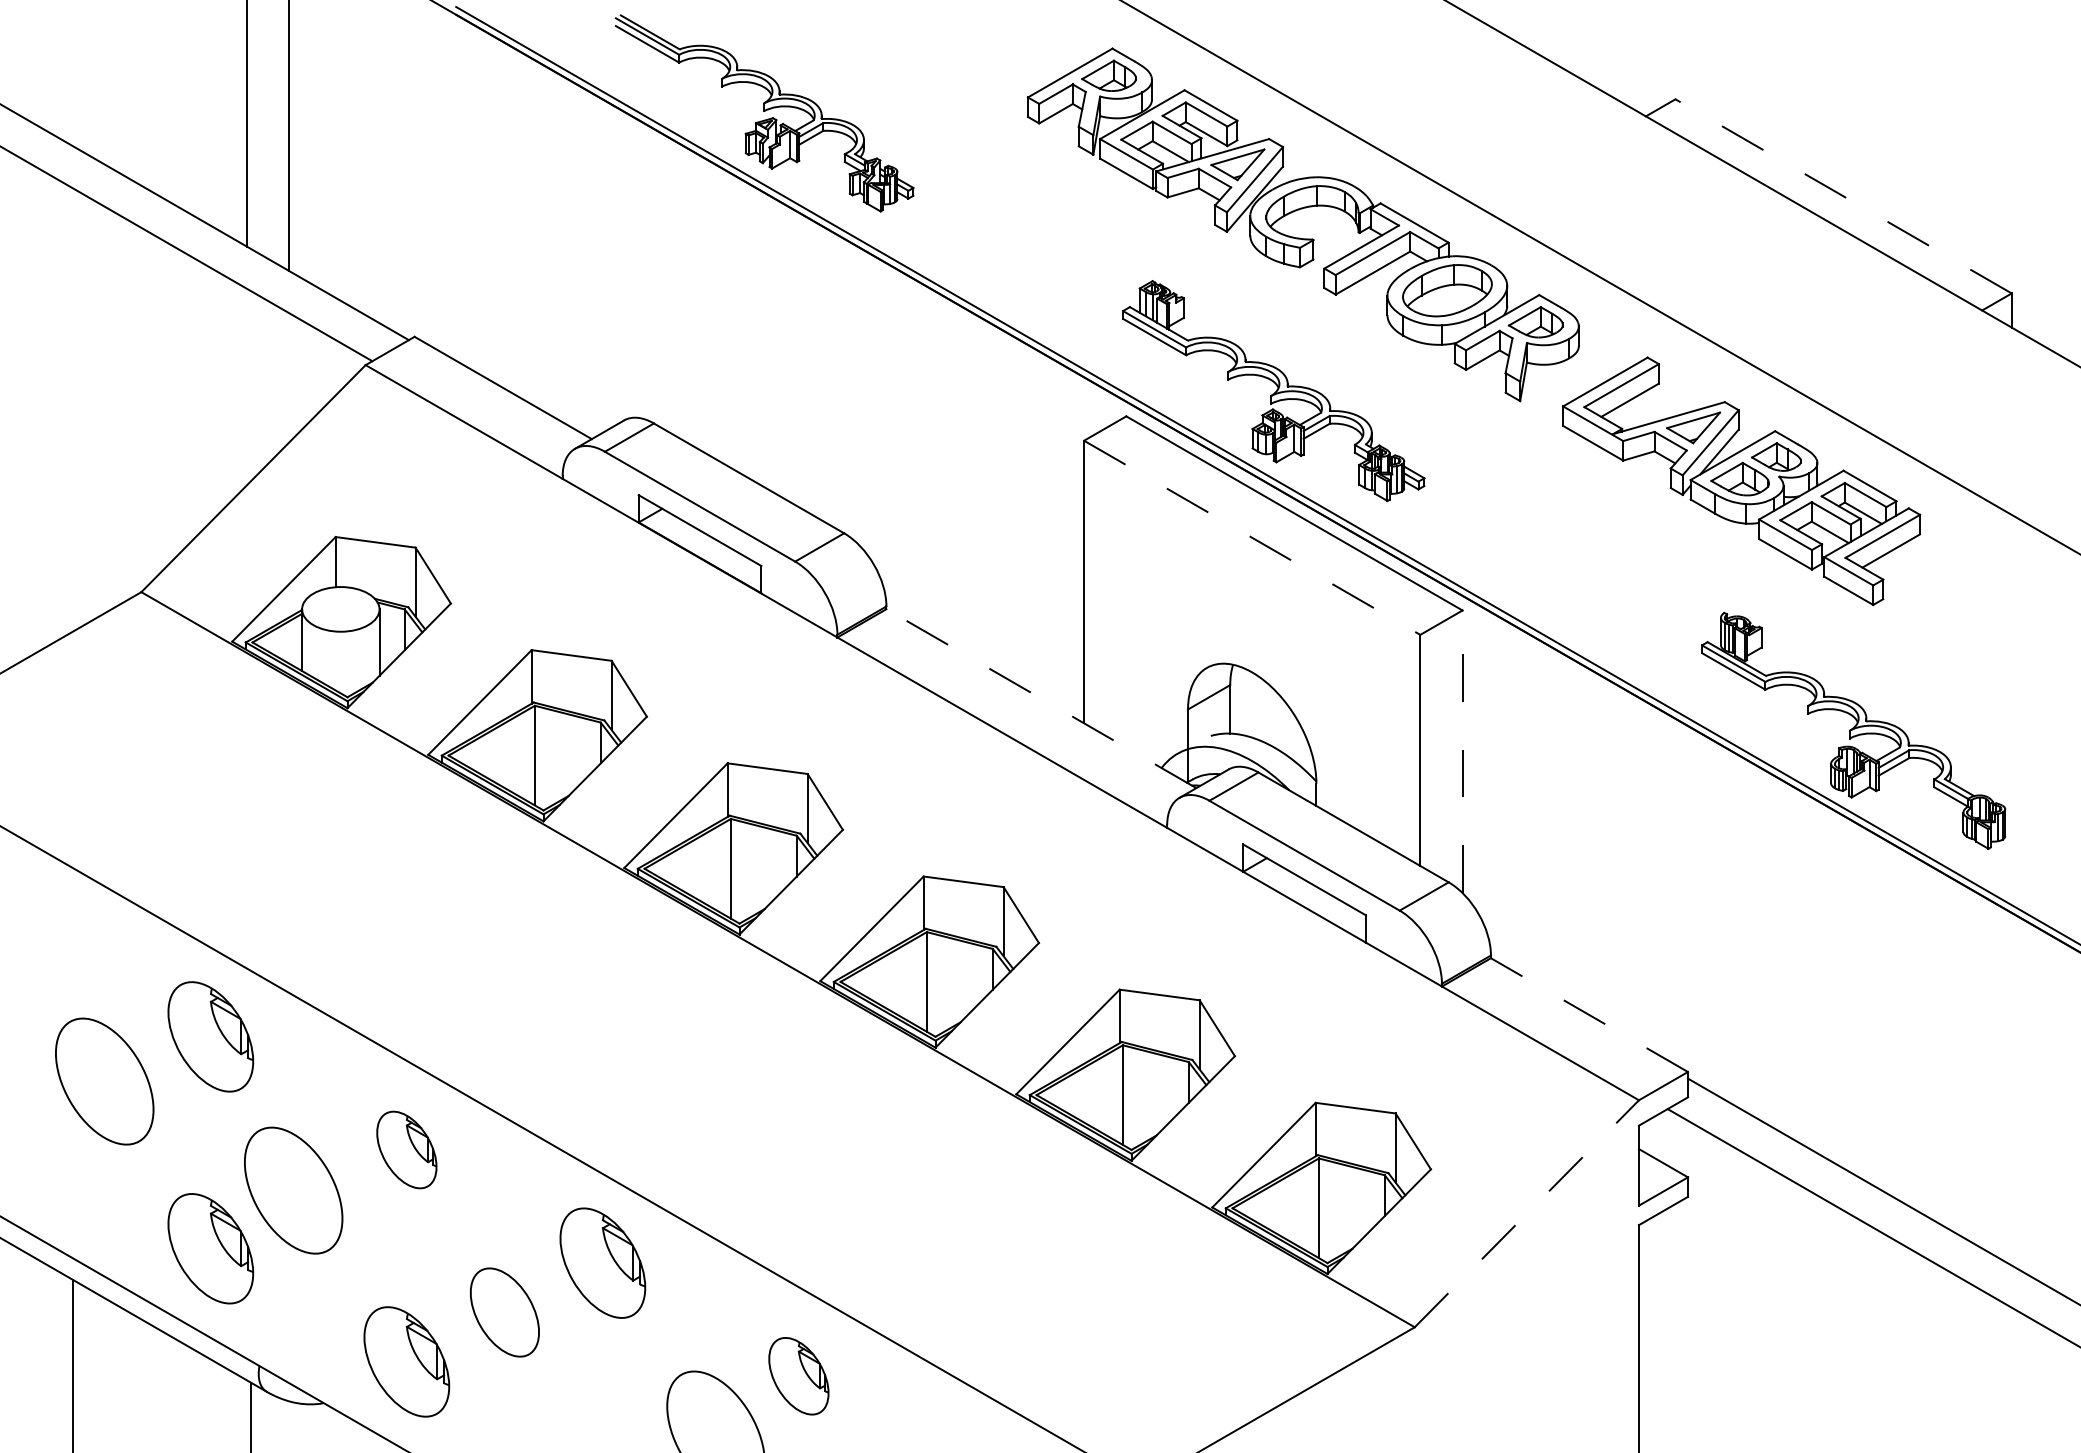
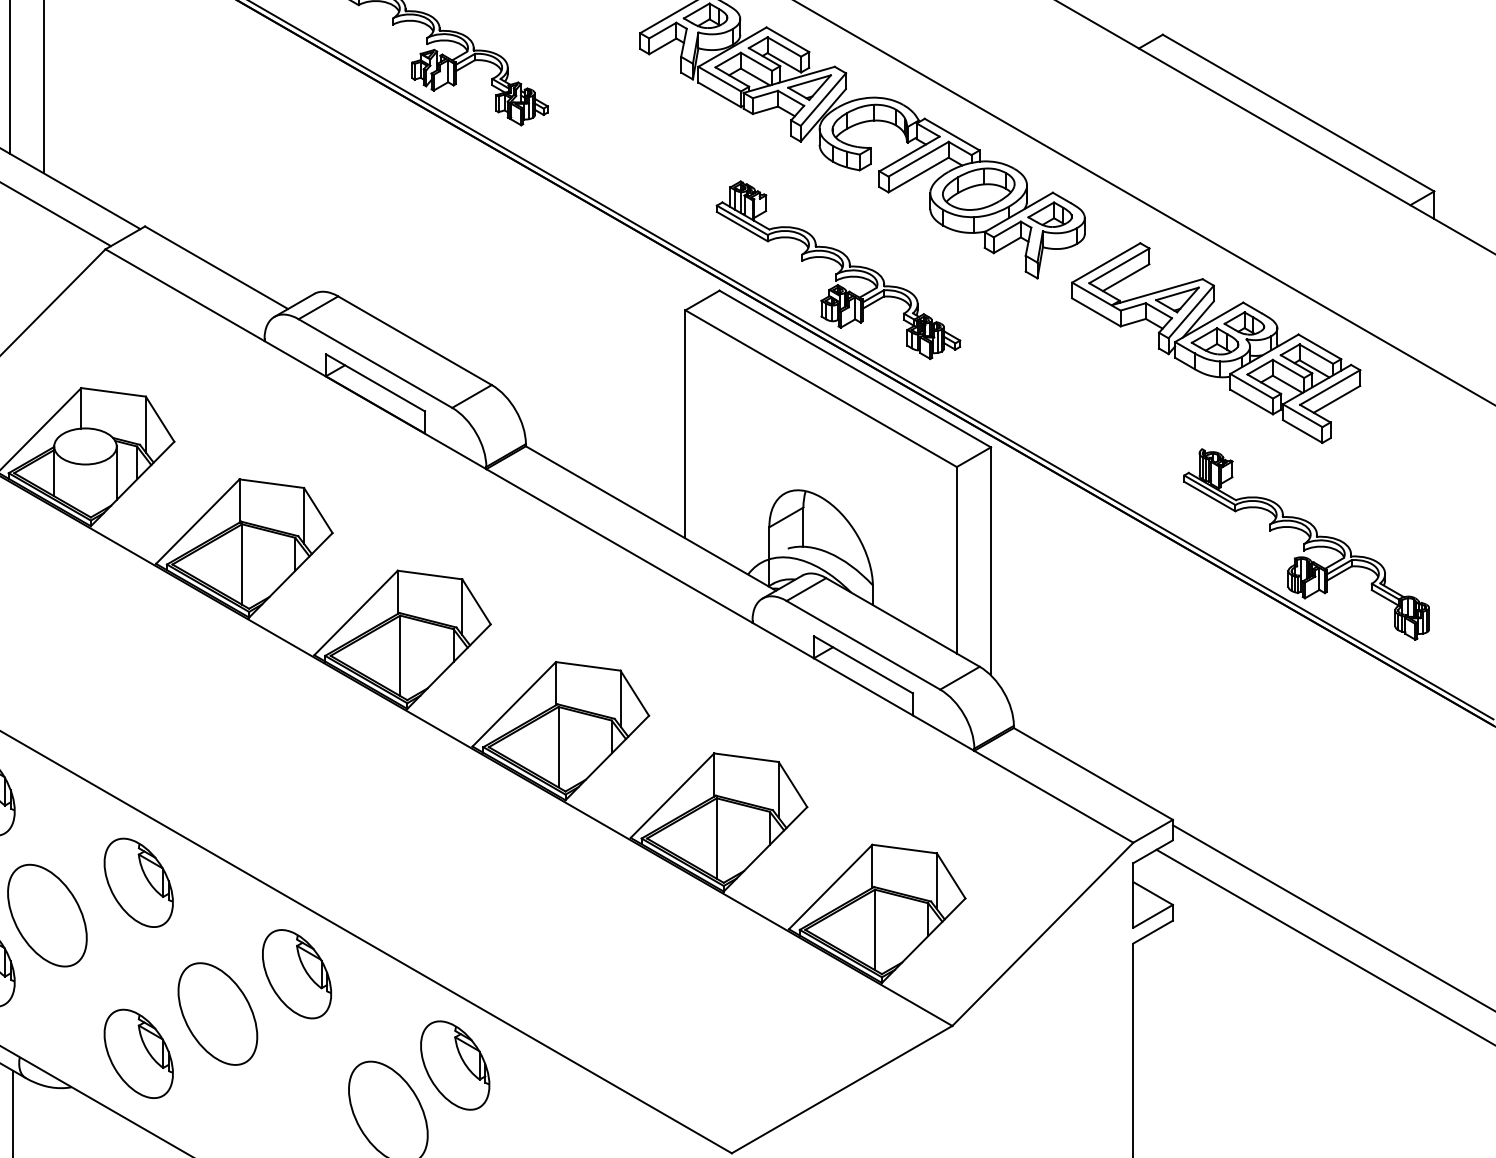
line: (1843, 196) -> (1298, 113), dashed -> solid
line: (1252, 538) -> (821, 389), dashed -> solid
line: (1041, 698) -> (651, 518), dashed -> solid
line: (1462, 751) -> (990, 561), dashed -> solid
line: (1589, 1015) -> (1093, 774), dashed -> solid
part: (406, 1149) -> (138, 882), size x1.43
line: (1526, 1213) -> (1042, 934), dashed -> solid
part: (504, 1312) -> (217, 1014), size x1.43
part: (798, 1375) -> (454, 1064), size x1.43

